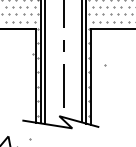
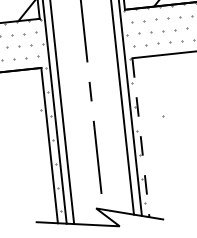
line: (90, 77) -> (140, 138), solid -> dashed

